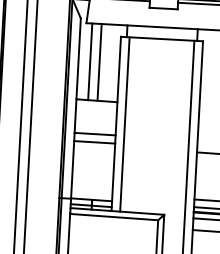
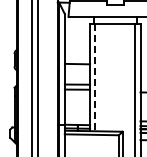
line: (90, 61) -> (72, 40), removed
line: (99, 62) -> (77, 40), removed
line: (125, 124) -> (95, 77), solid -> dashed

